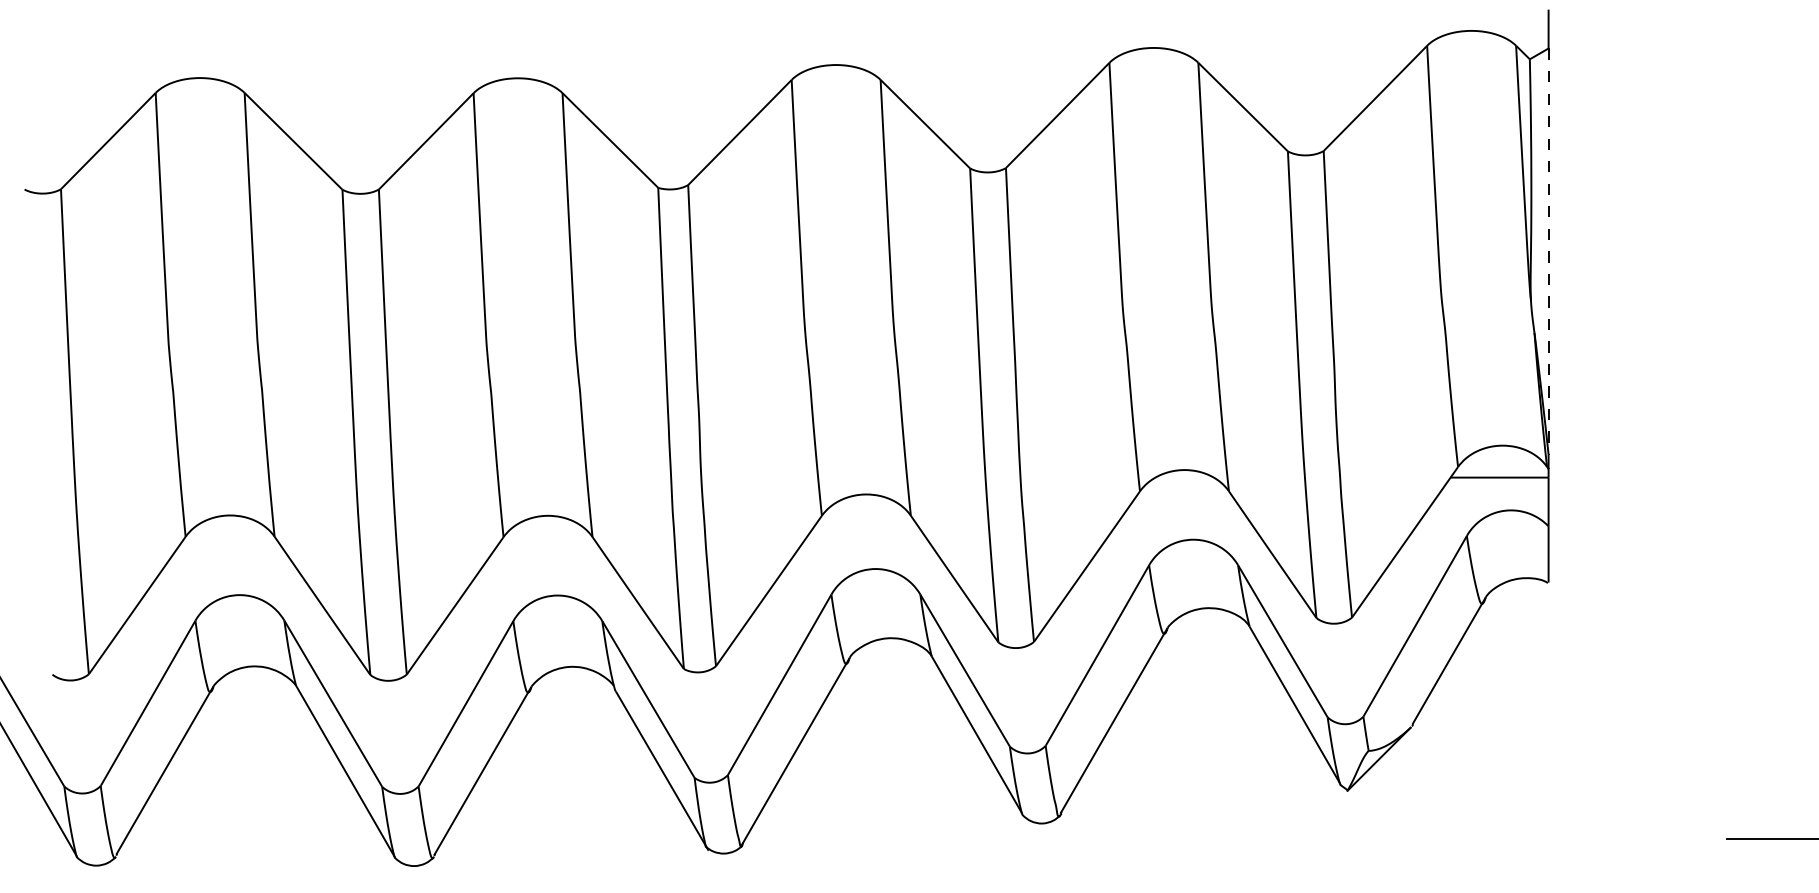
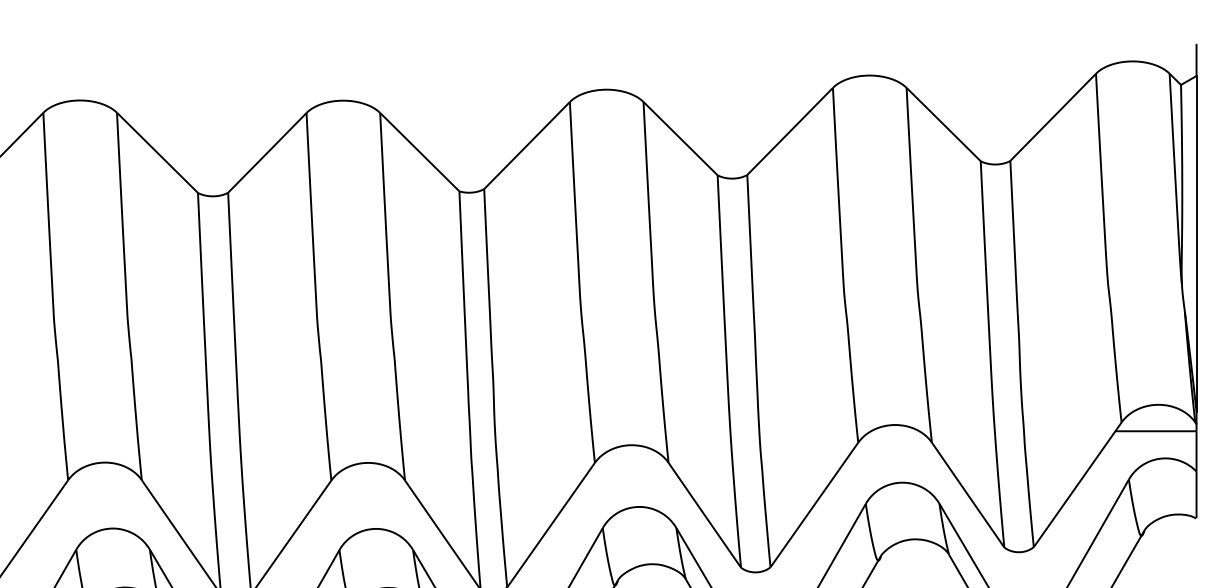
line: (1548, 252) -> (1196, 244), dashed -> solid

